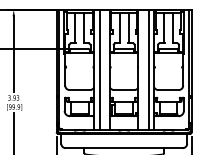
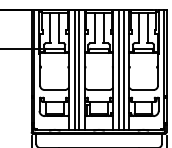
line: (104, 69) -> (79, 69), added
line: (144, 69) -> (119, 69), added

